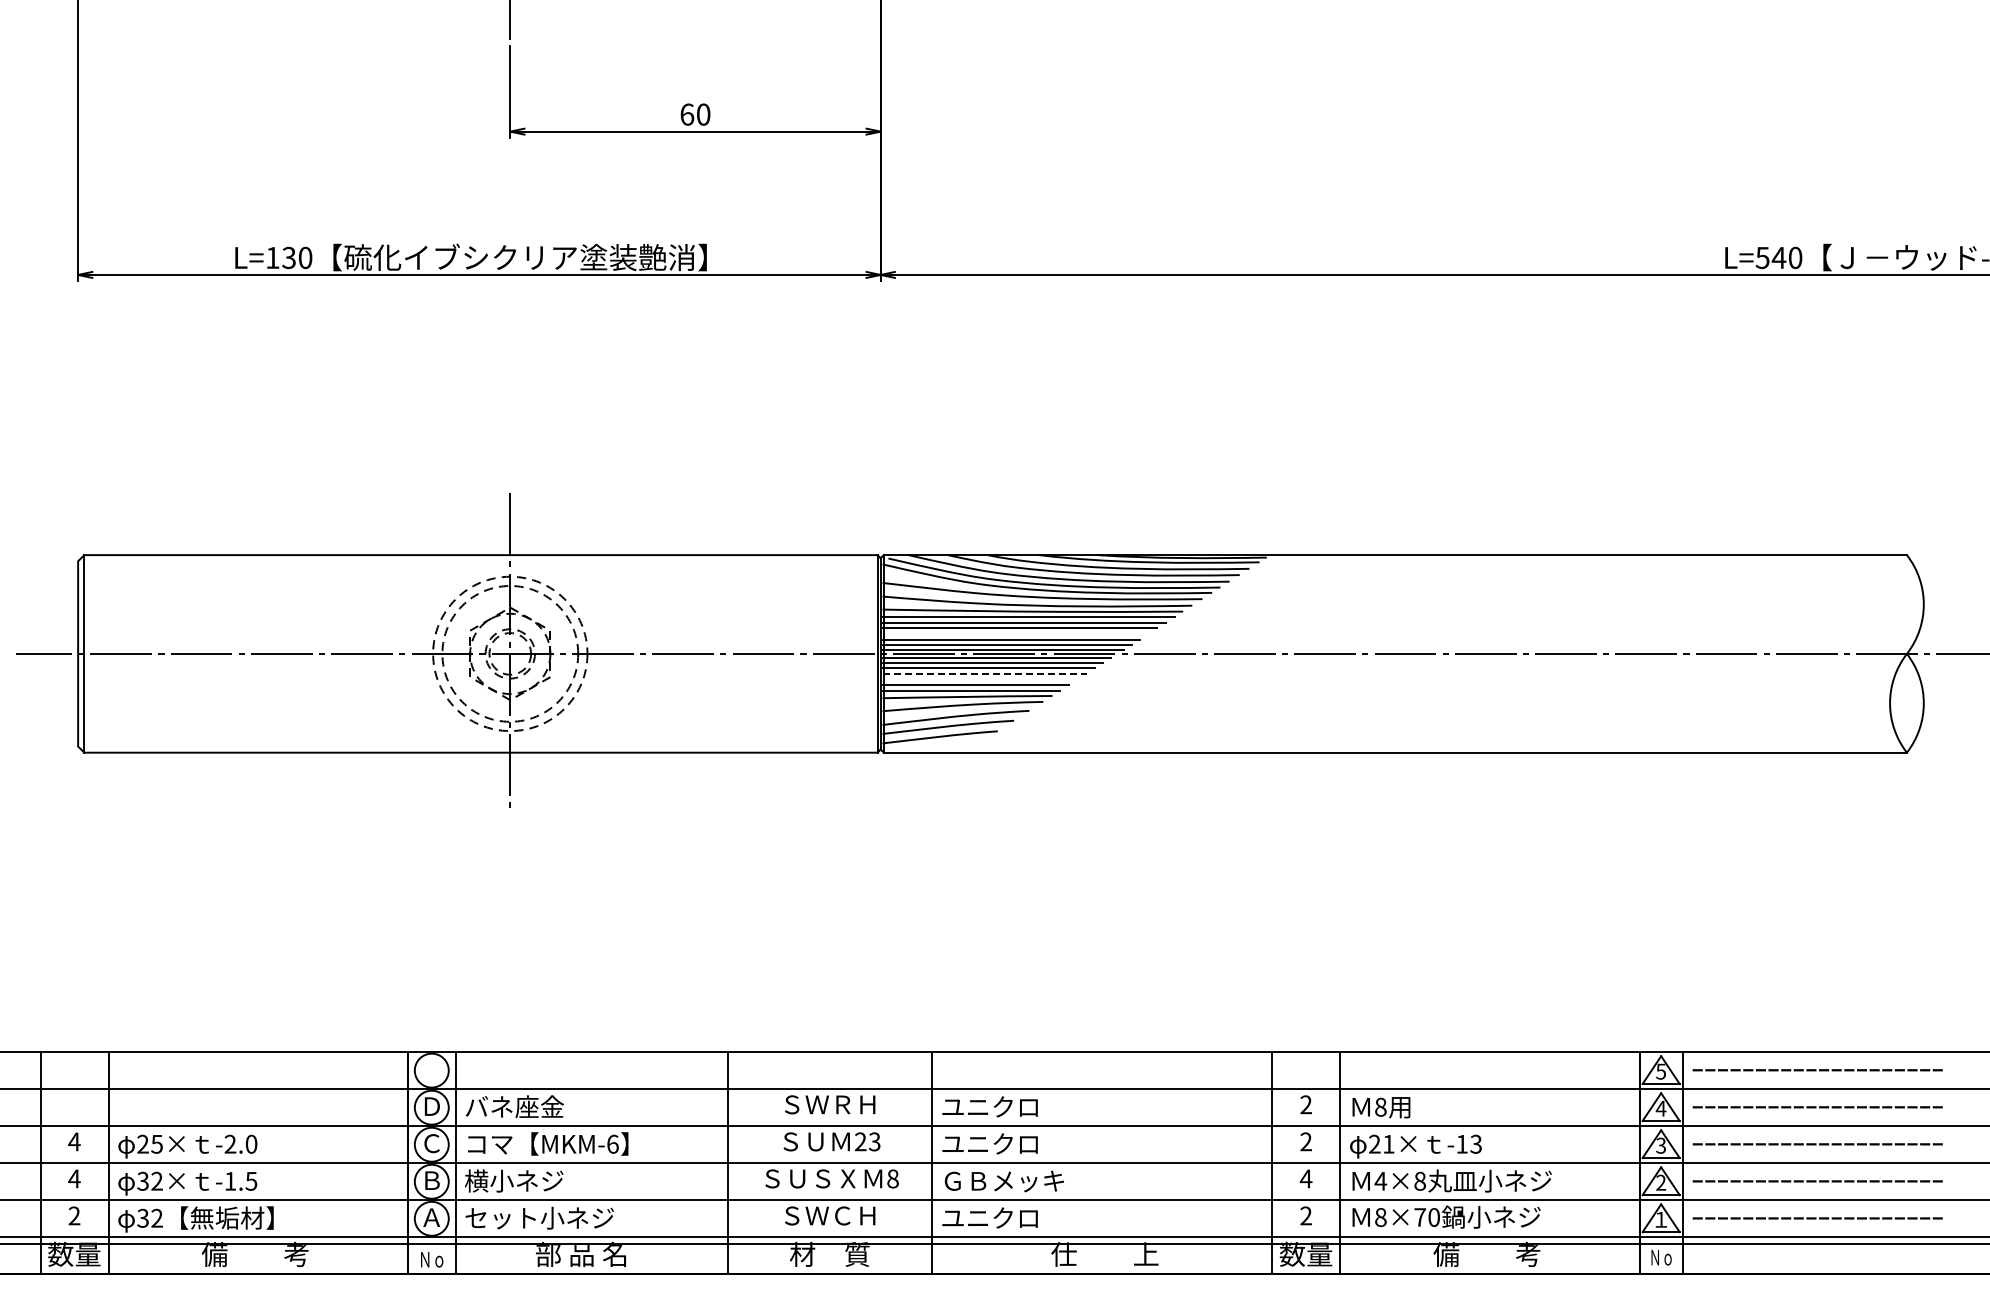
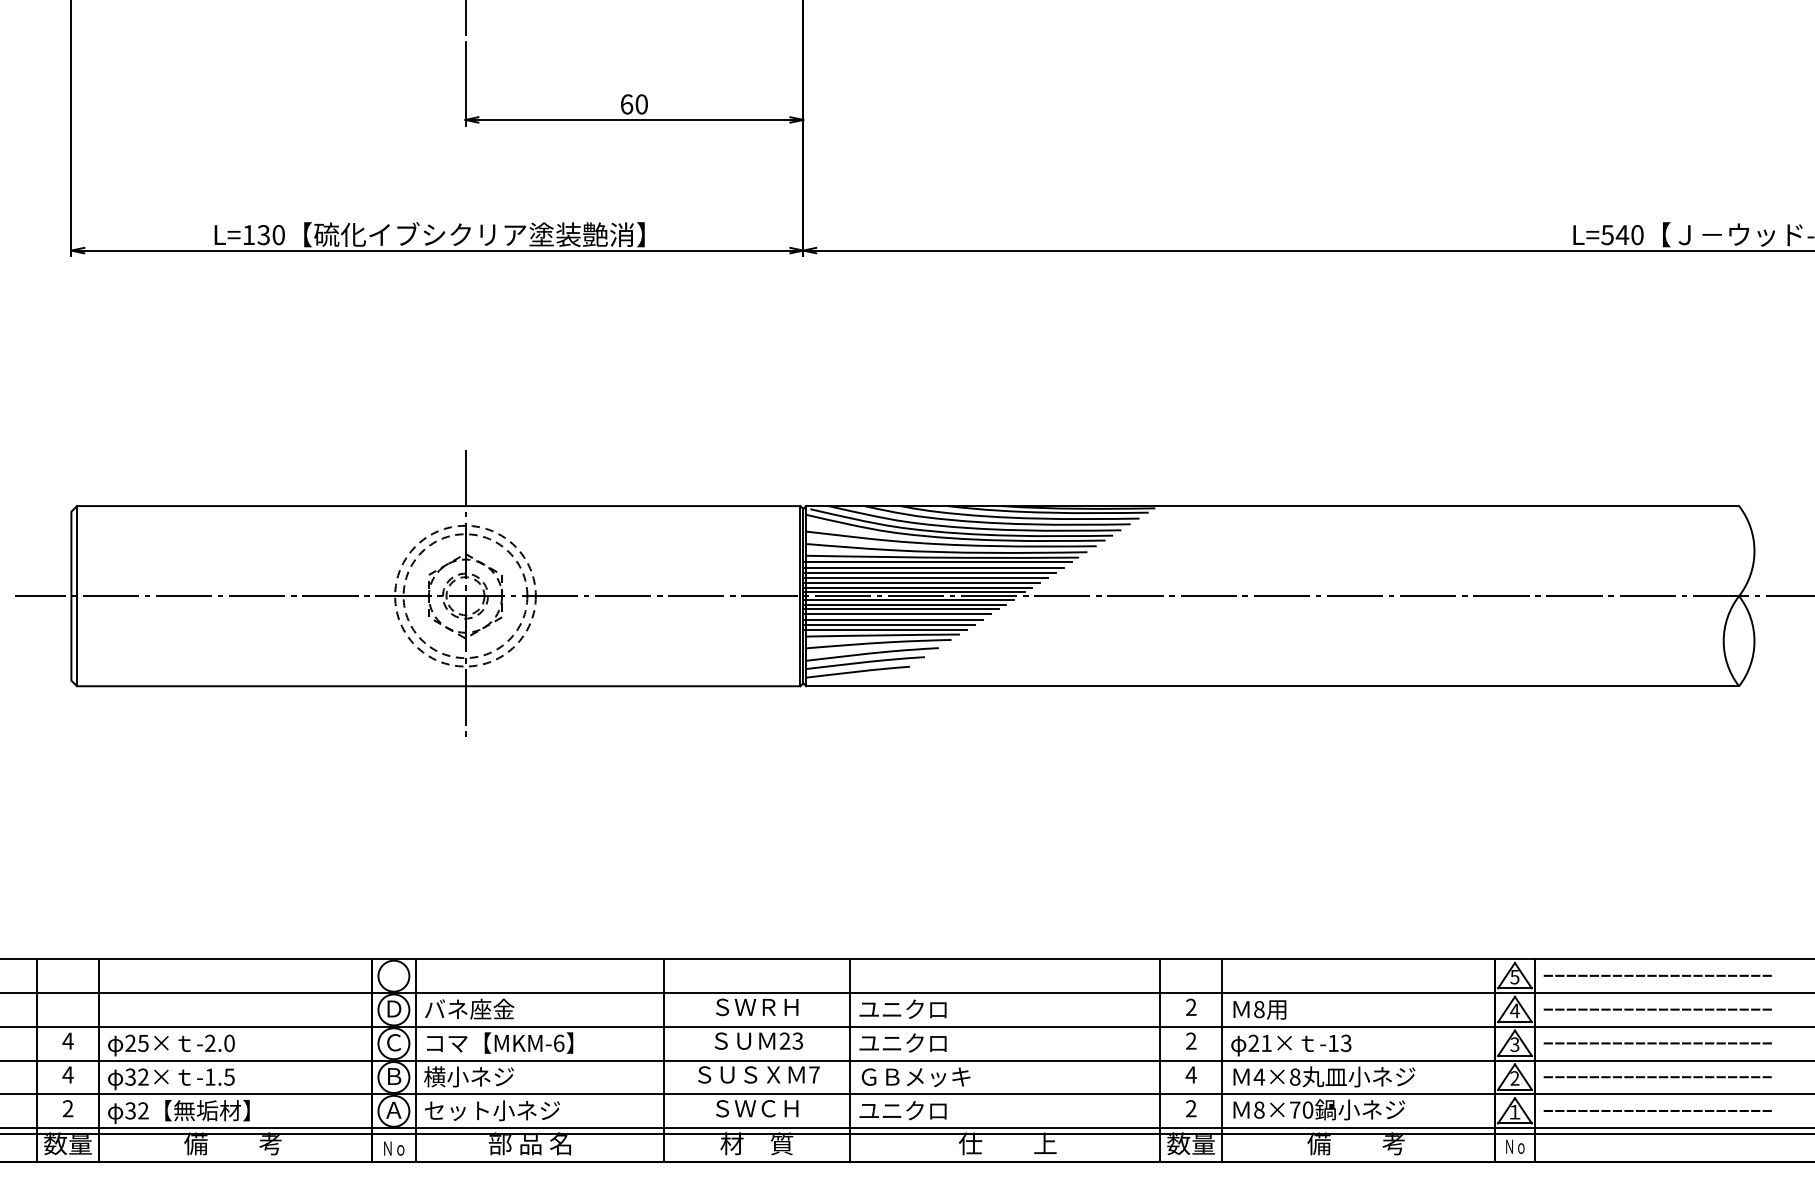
line: (1015, 633) -> (926, 577), added
line: (985, 673) -> (898, 614), dashed -> solid
line: (979, 679) -> (893, 619), added
text: (892, 1178) -> (814, 1074), 8 -> 7

